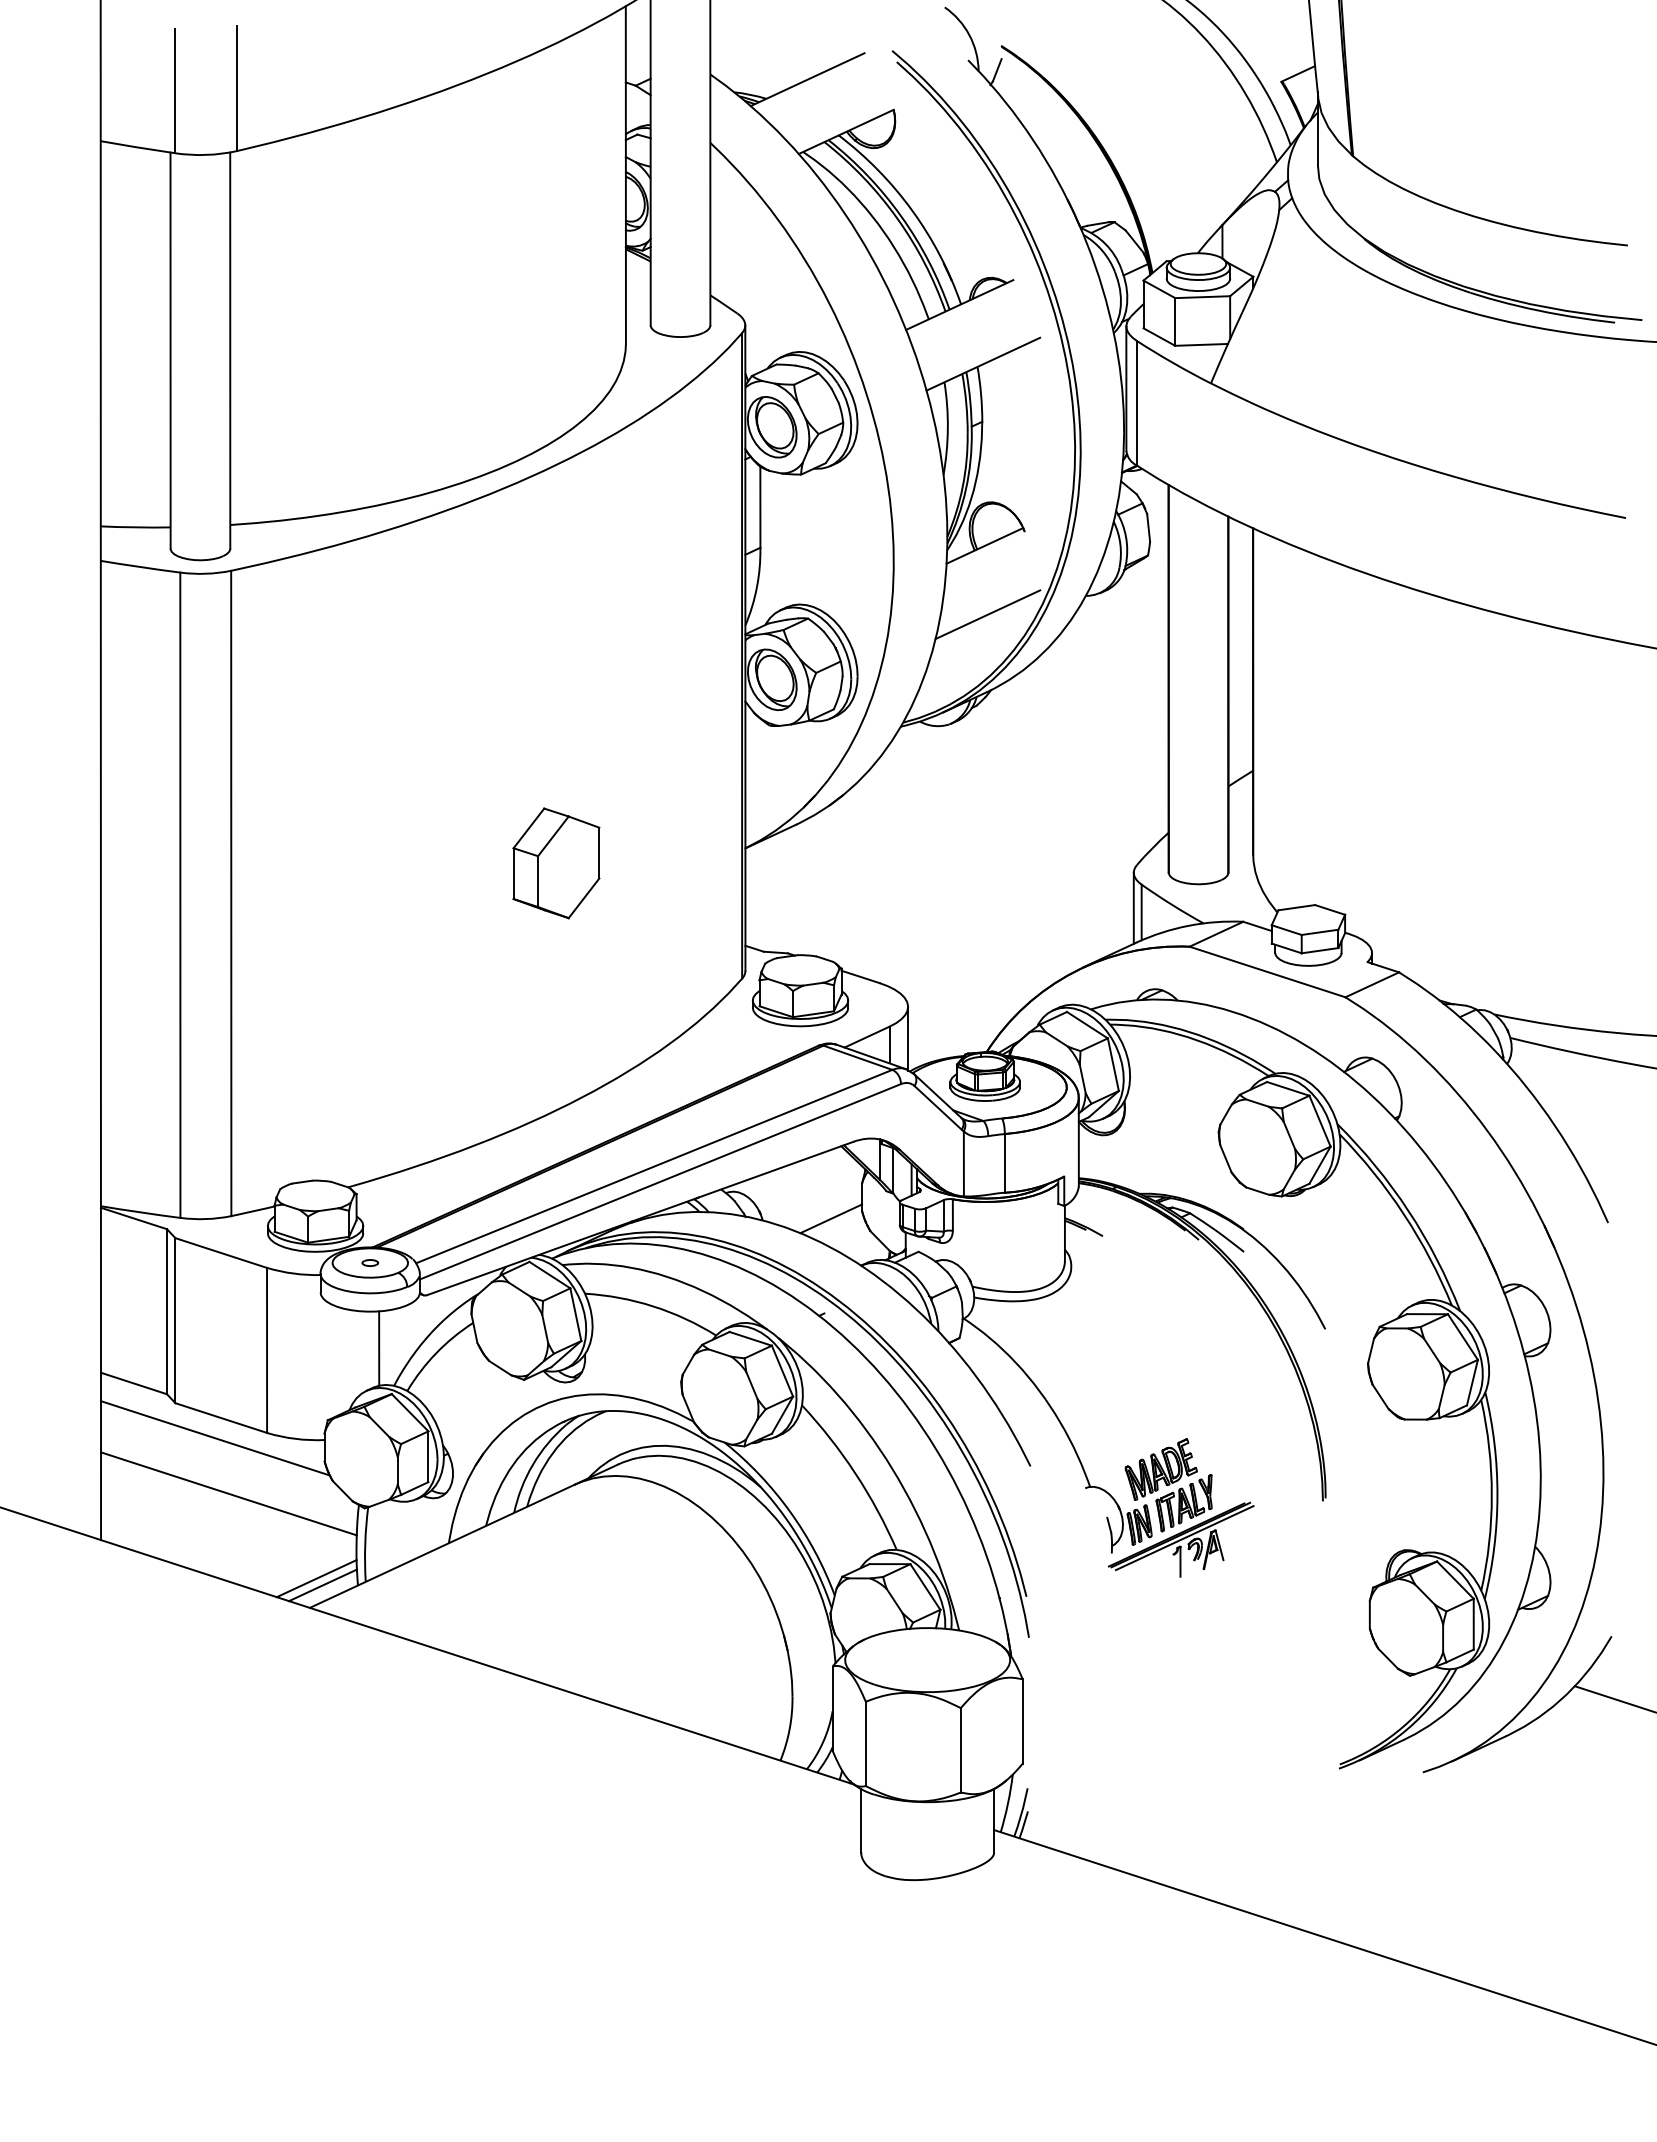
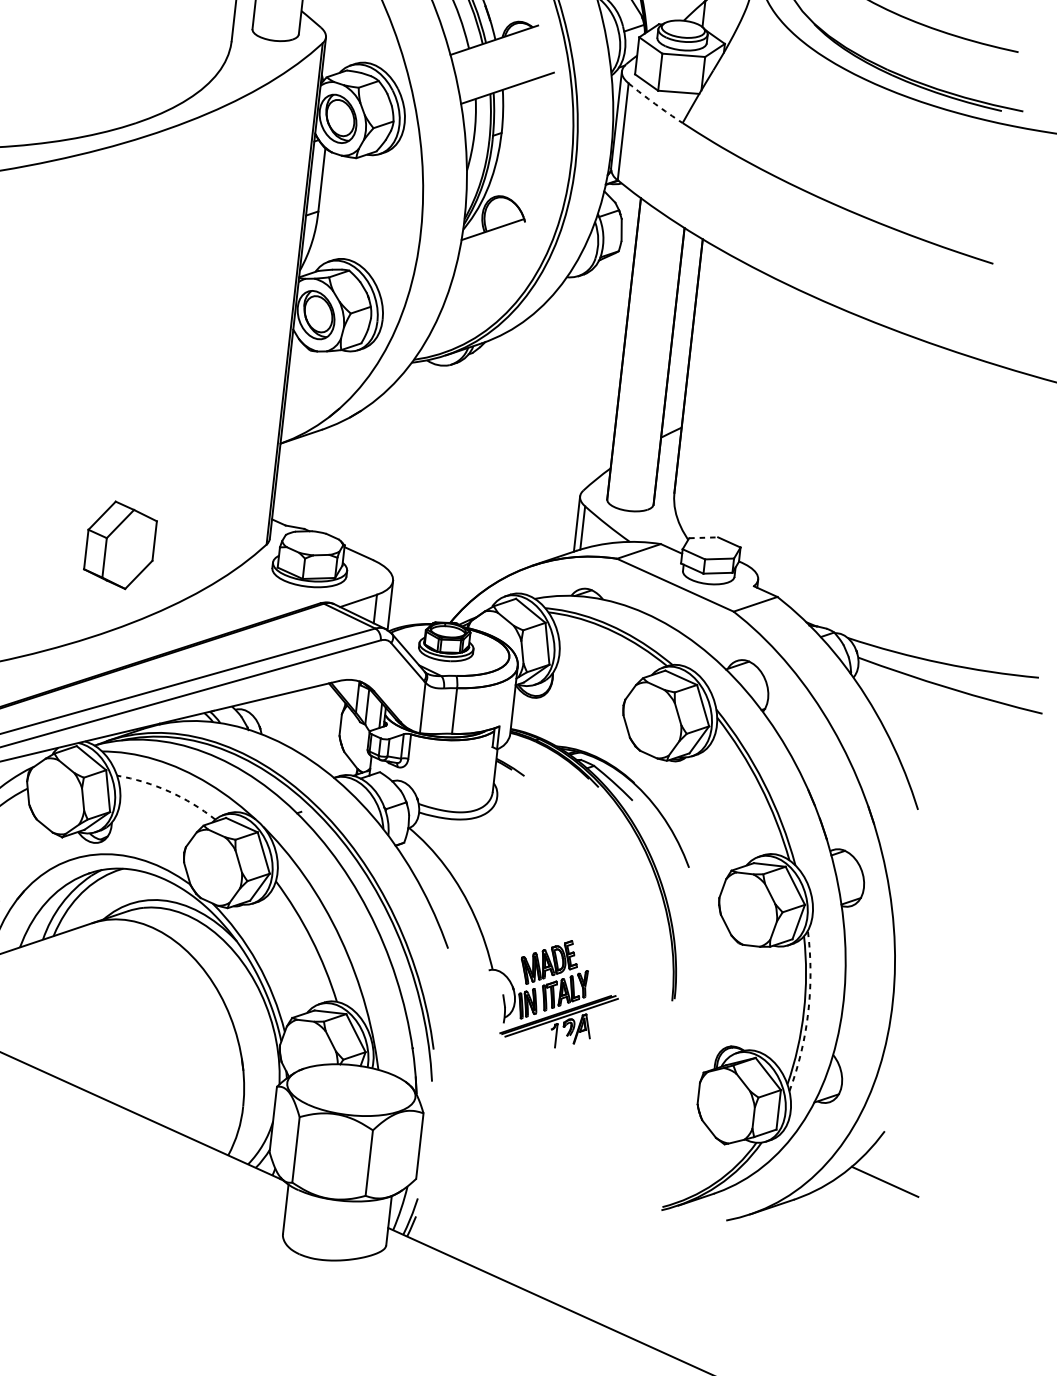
arc: (1173, 363) -> (655, 104), solid -> dashed
line: (987, 614) -> (488, 283), removed
part: (556, 863) -> (120, 545), moved
line: (1296, 907) -> (703, 537), solid -> dashed
line: (831, 1218) -> (315, 738), removed
arc: (653, 1306) -> (169, 791), solid -> dashed
arc: (1497, 1495) -> (808, 1011), solid -> dashed

